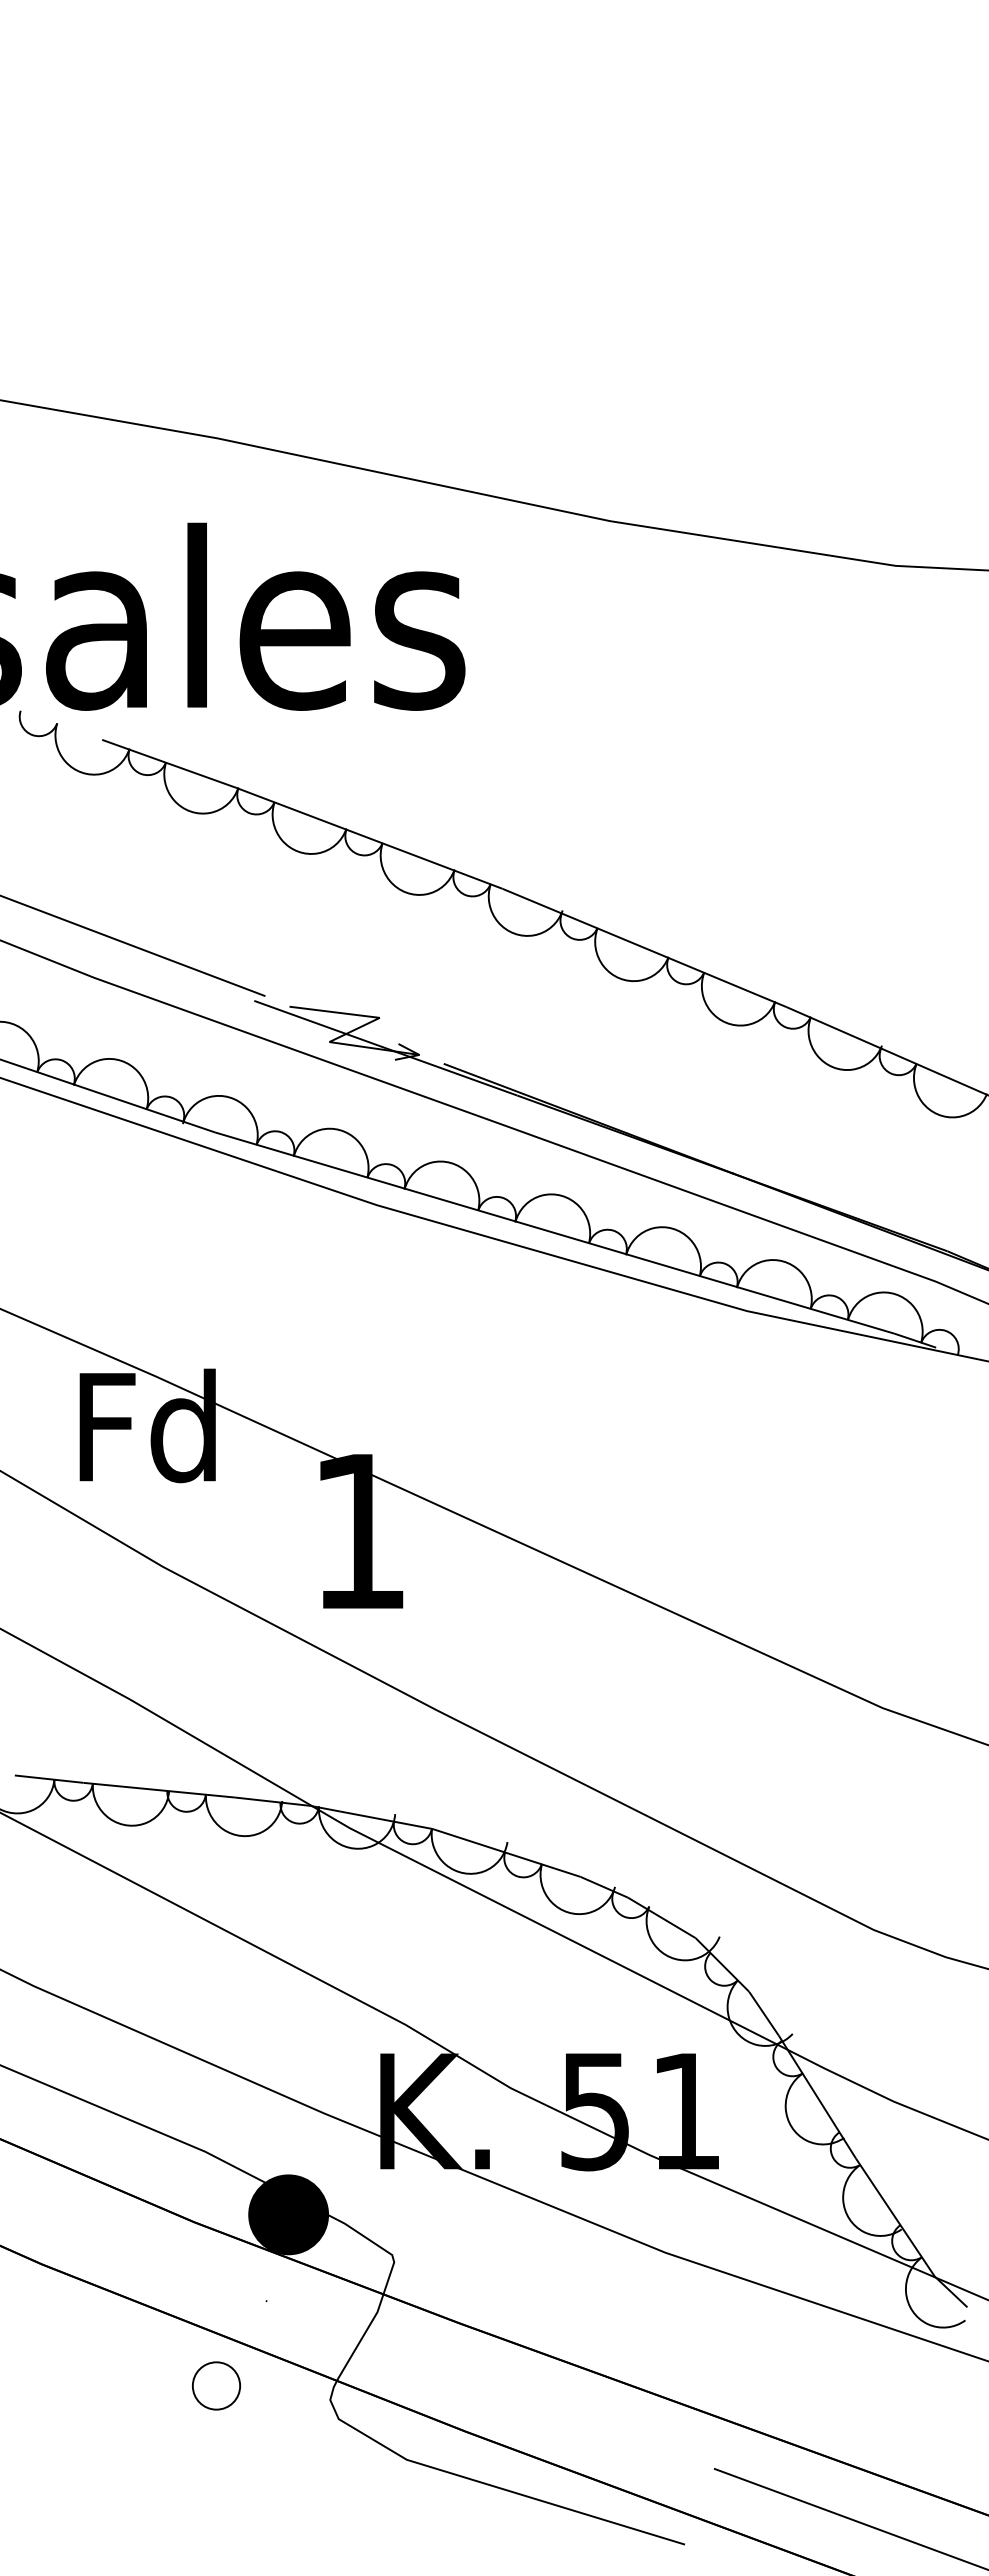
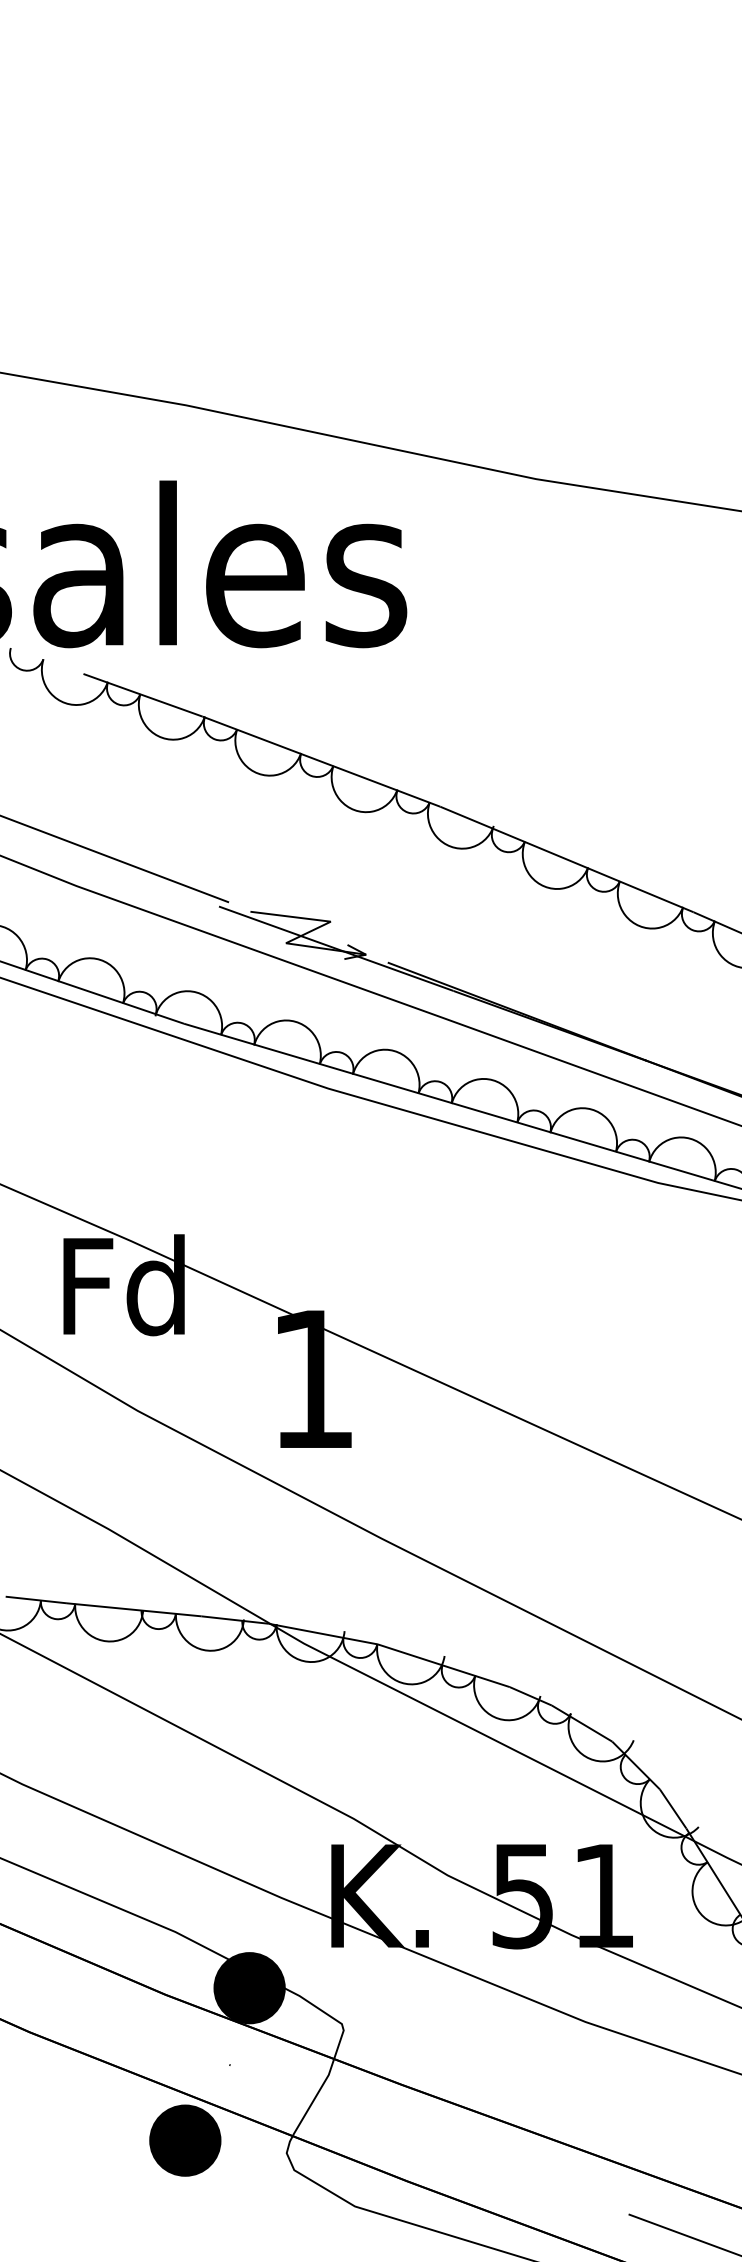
part: (216, 2385) -> (185, 2140), size x1.67

